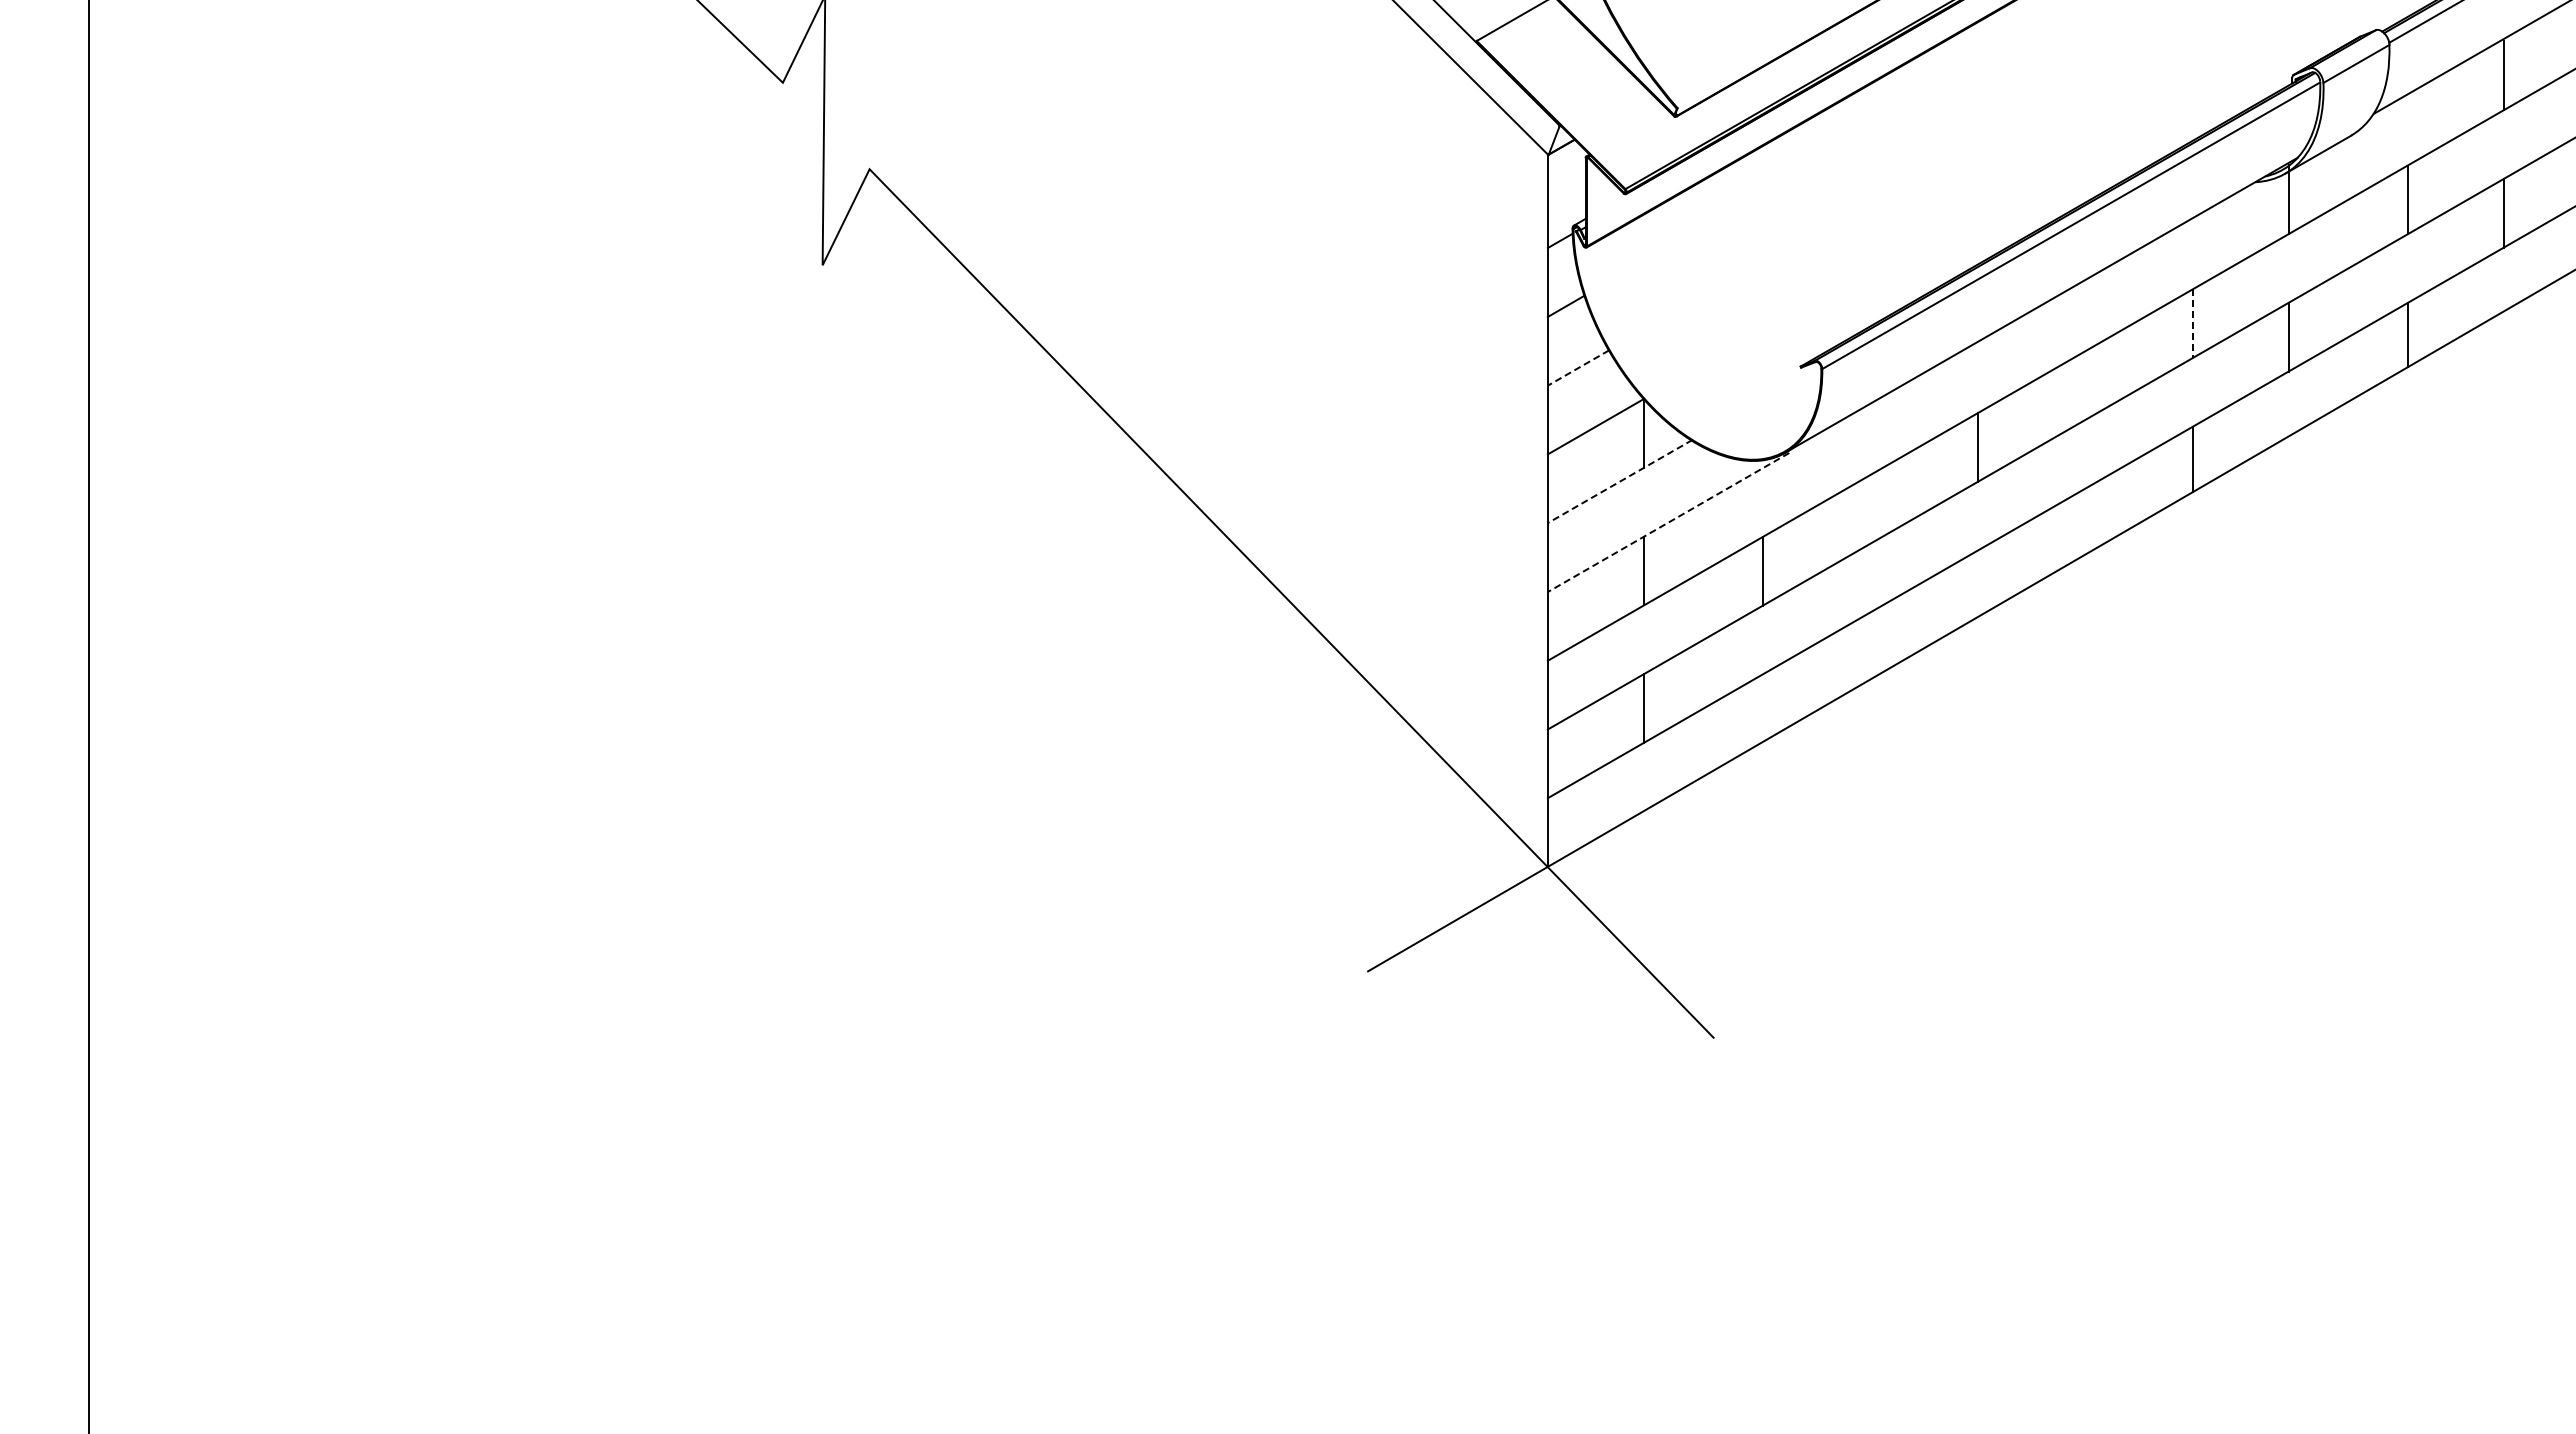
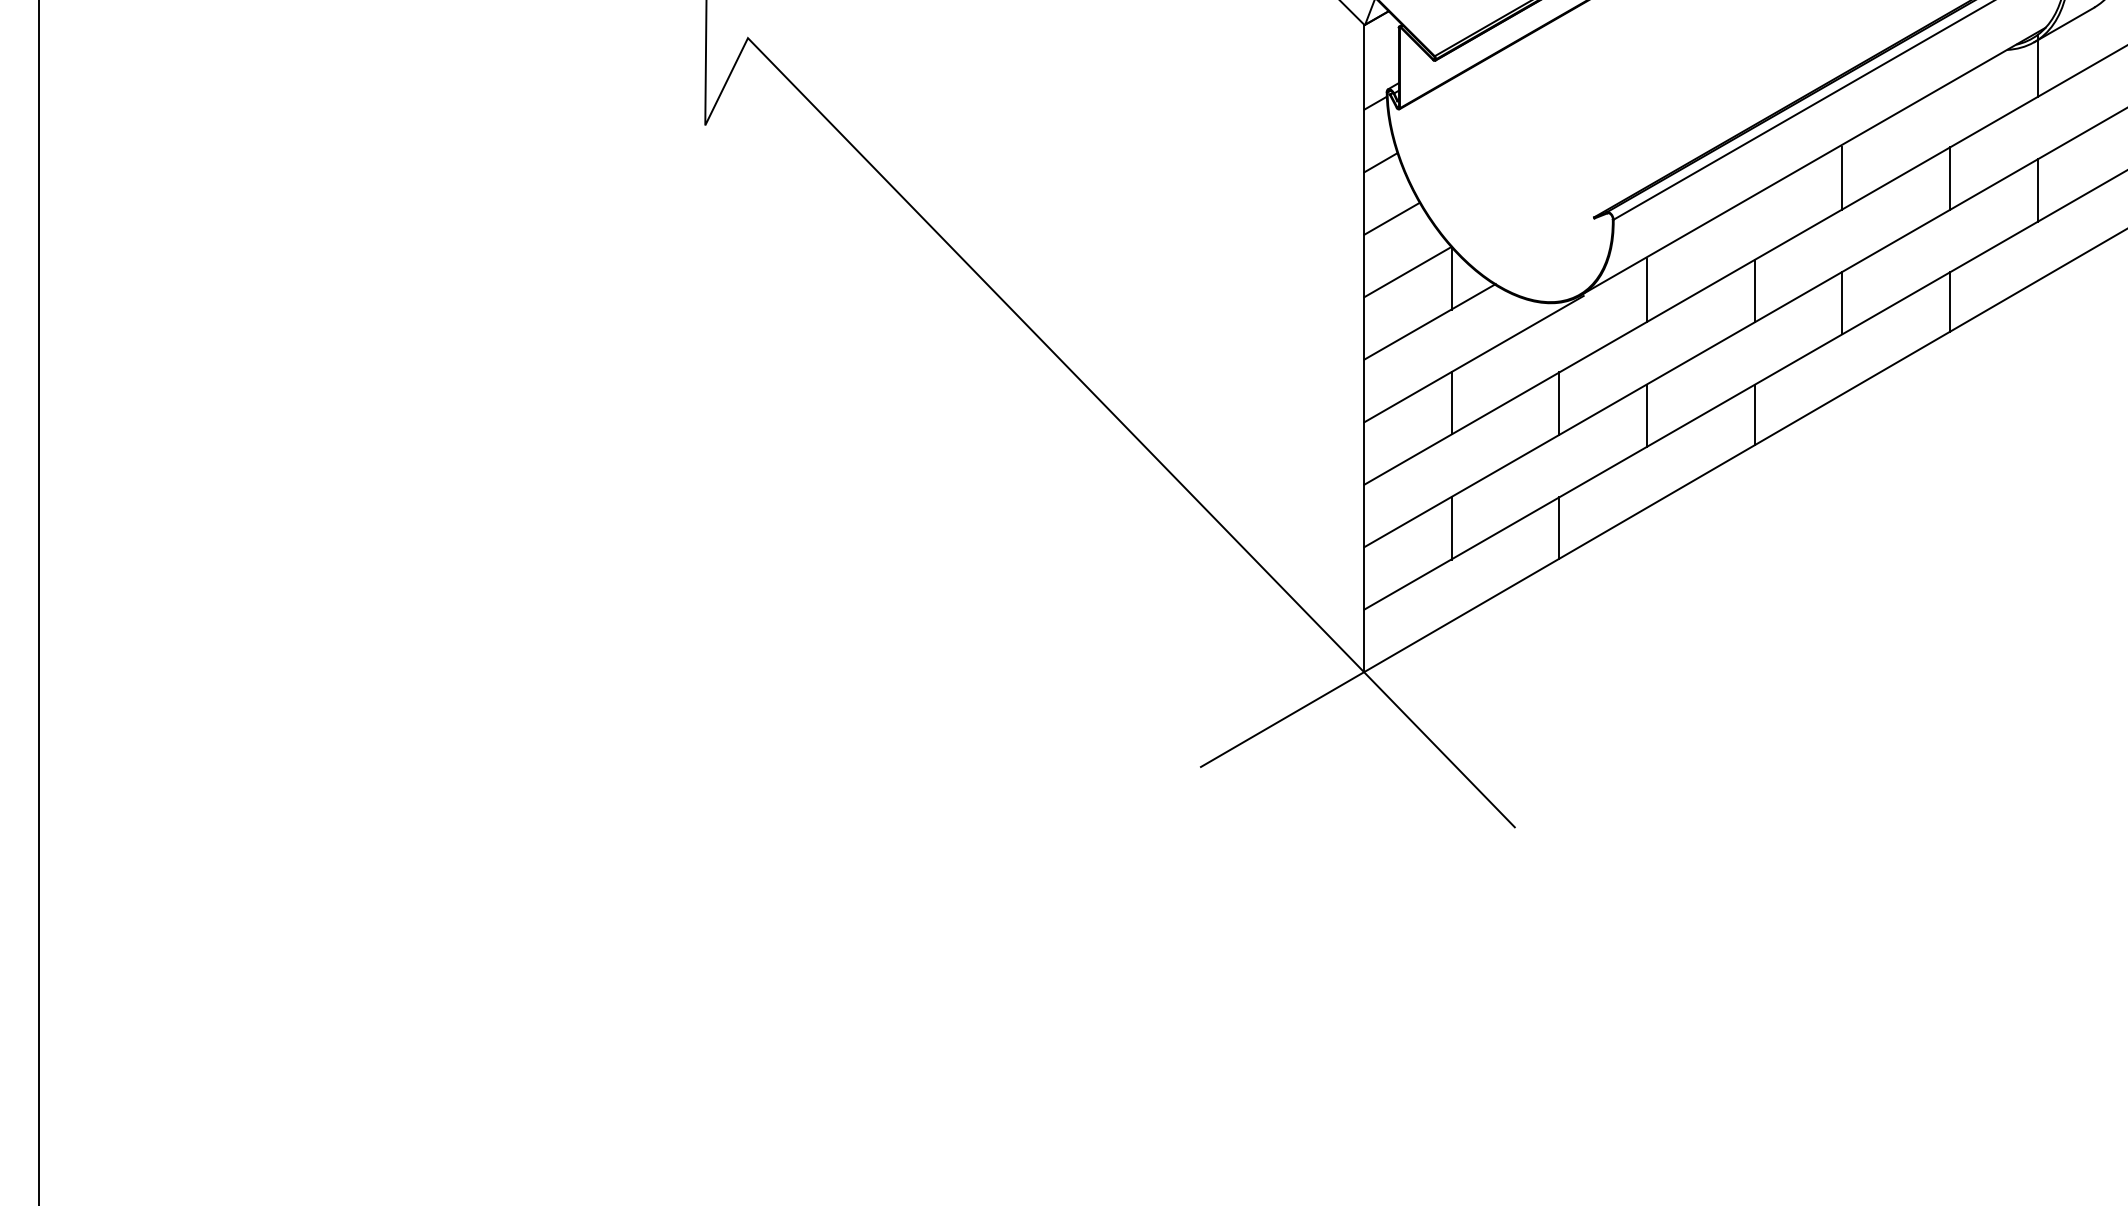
line: (2073, 323) -> (1841, 178), added
line: (2192, 324) -> (1950, 179), dashed -> solid
line: (1578, 368) -> (1392, 219), dashed -> solid
line: (1858, 446) -> (1646, 290), added
line: (2073, 460) -> (1841, 302), added
line: (1619, 481) -> (1429, 321), dashed -> solid
line: (1668, 522) -> (1473, 359), dashed -> solid
line: (1977, 583) -> (1754, 414), added
line: (1858, 584) -> (1646, 415), added
line: (1762, 708) -> (1559, 528), added

